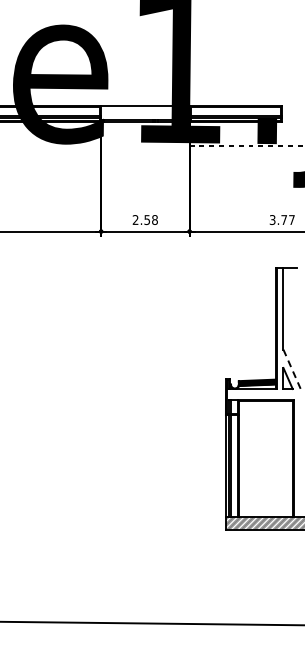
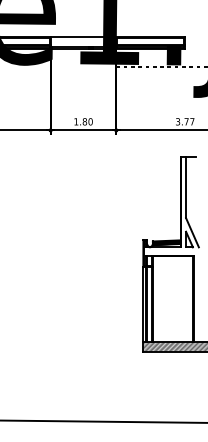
text: (144, 219) -> (82, 121), 2.58 -> 1.80
line: (292, 369) -> (192, 232), dashed -> solid

